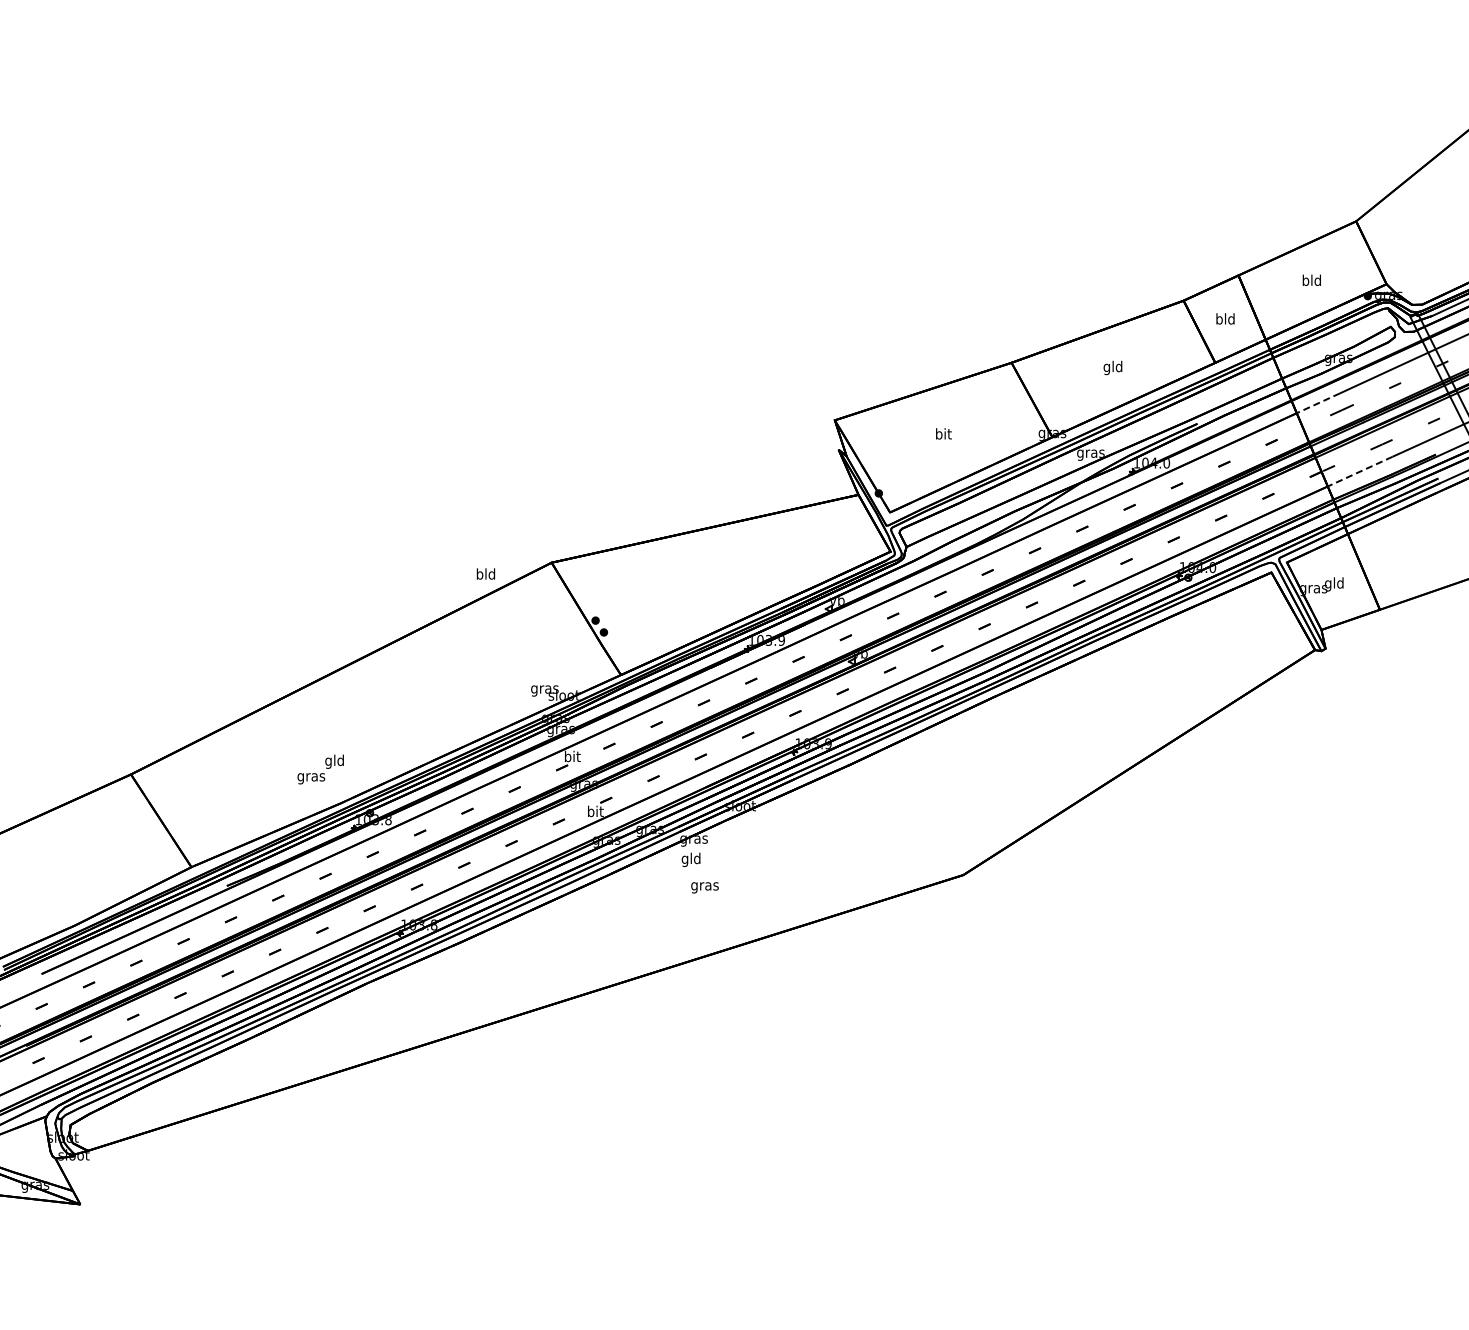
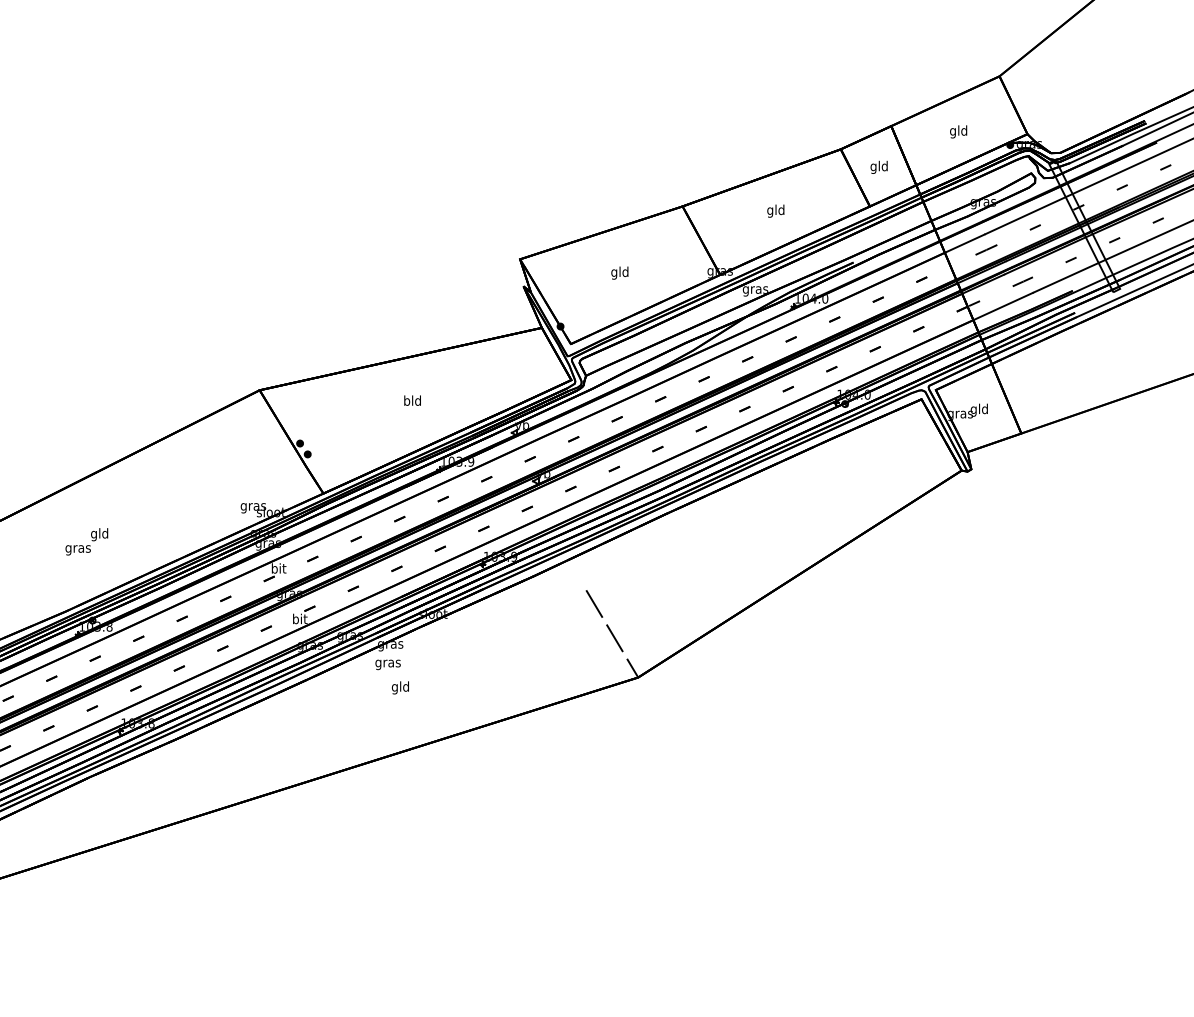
text: (1305, 281) -> (952, 131), bld -> gld
text: (1219, 320) -> (873, 167), bld -> gld
line: (1318, 403) -> (964, 243), dashed -> solid
text: (943, 435) -> (620, 273), bit -> gld
line: (1360, 471) -> (1003, 306), dashed -> solid
text: (485, 573) -> (412, 400), moved
text: (320, 769) -> (86, 541), moved
line: (934, 827) -> (611, 633), added
text: (691, 859) -> (388, 663), gld -> gras
text: (704, 886) -> (400, 688), gras -> gld

